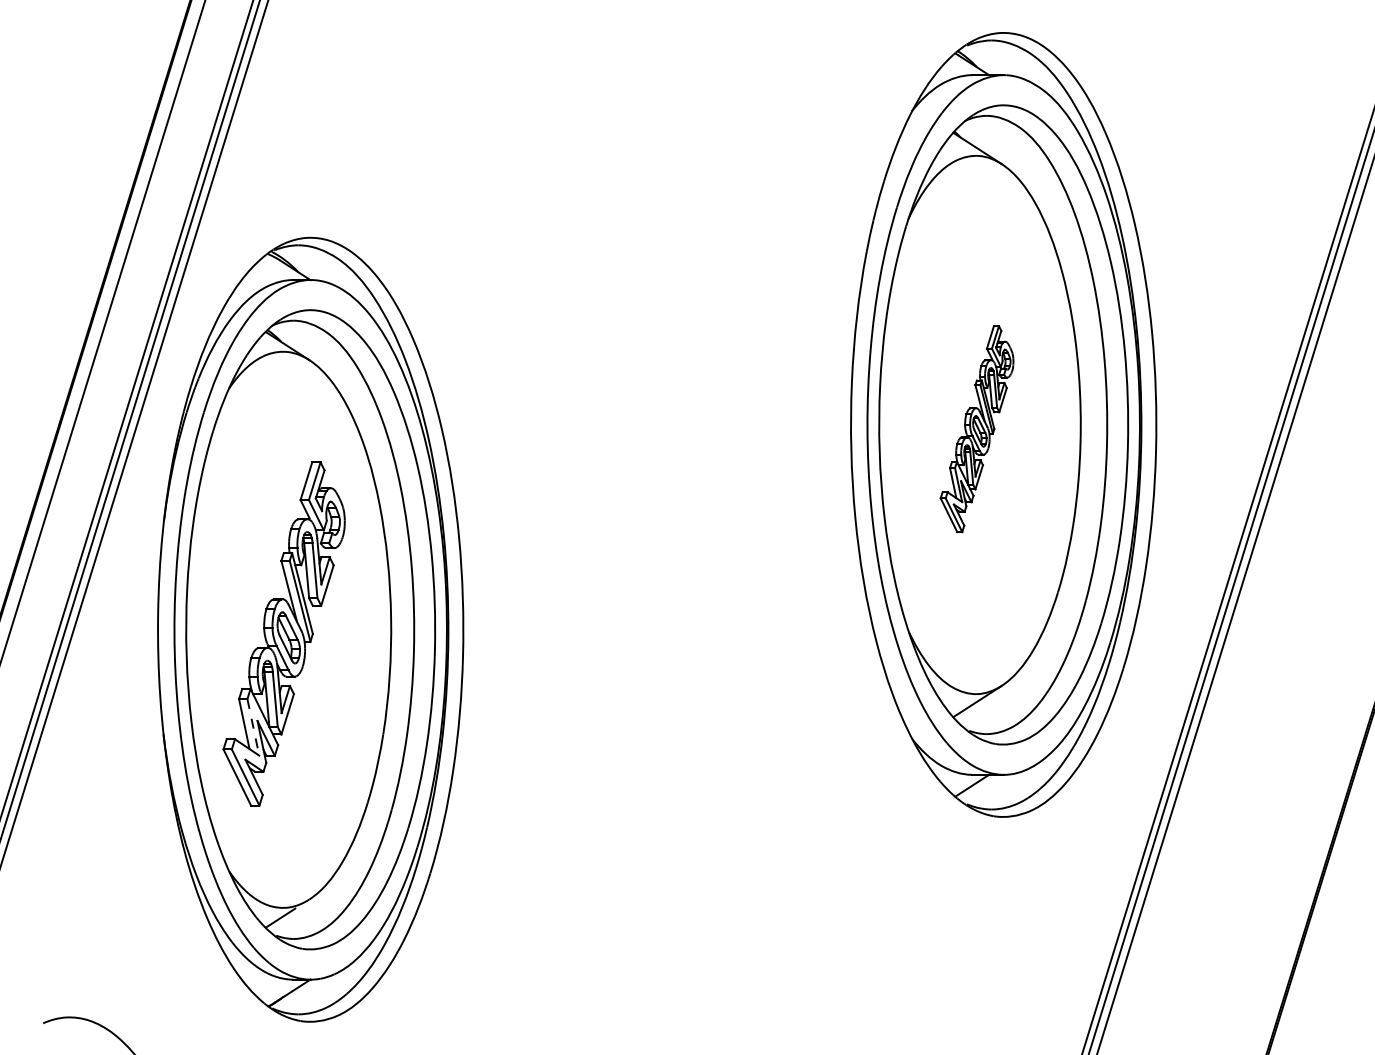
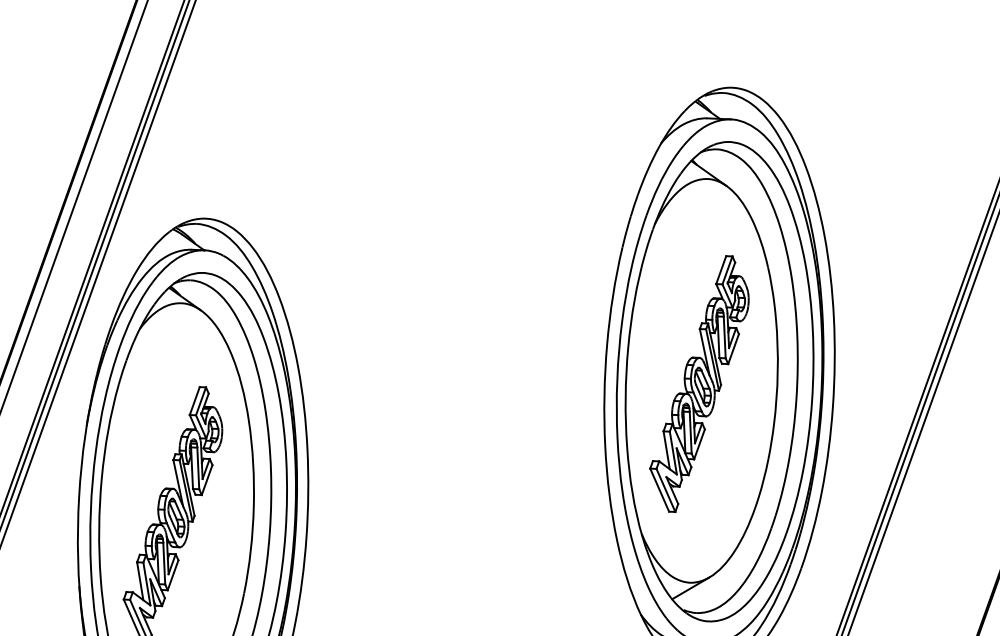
part: (976, 428) -> (699, 383), size x1.67
line: (253, 727) -> (147, 584), dashed -> solid

